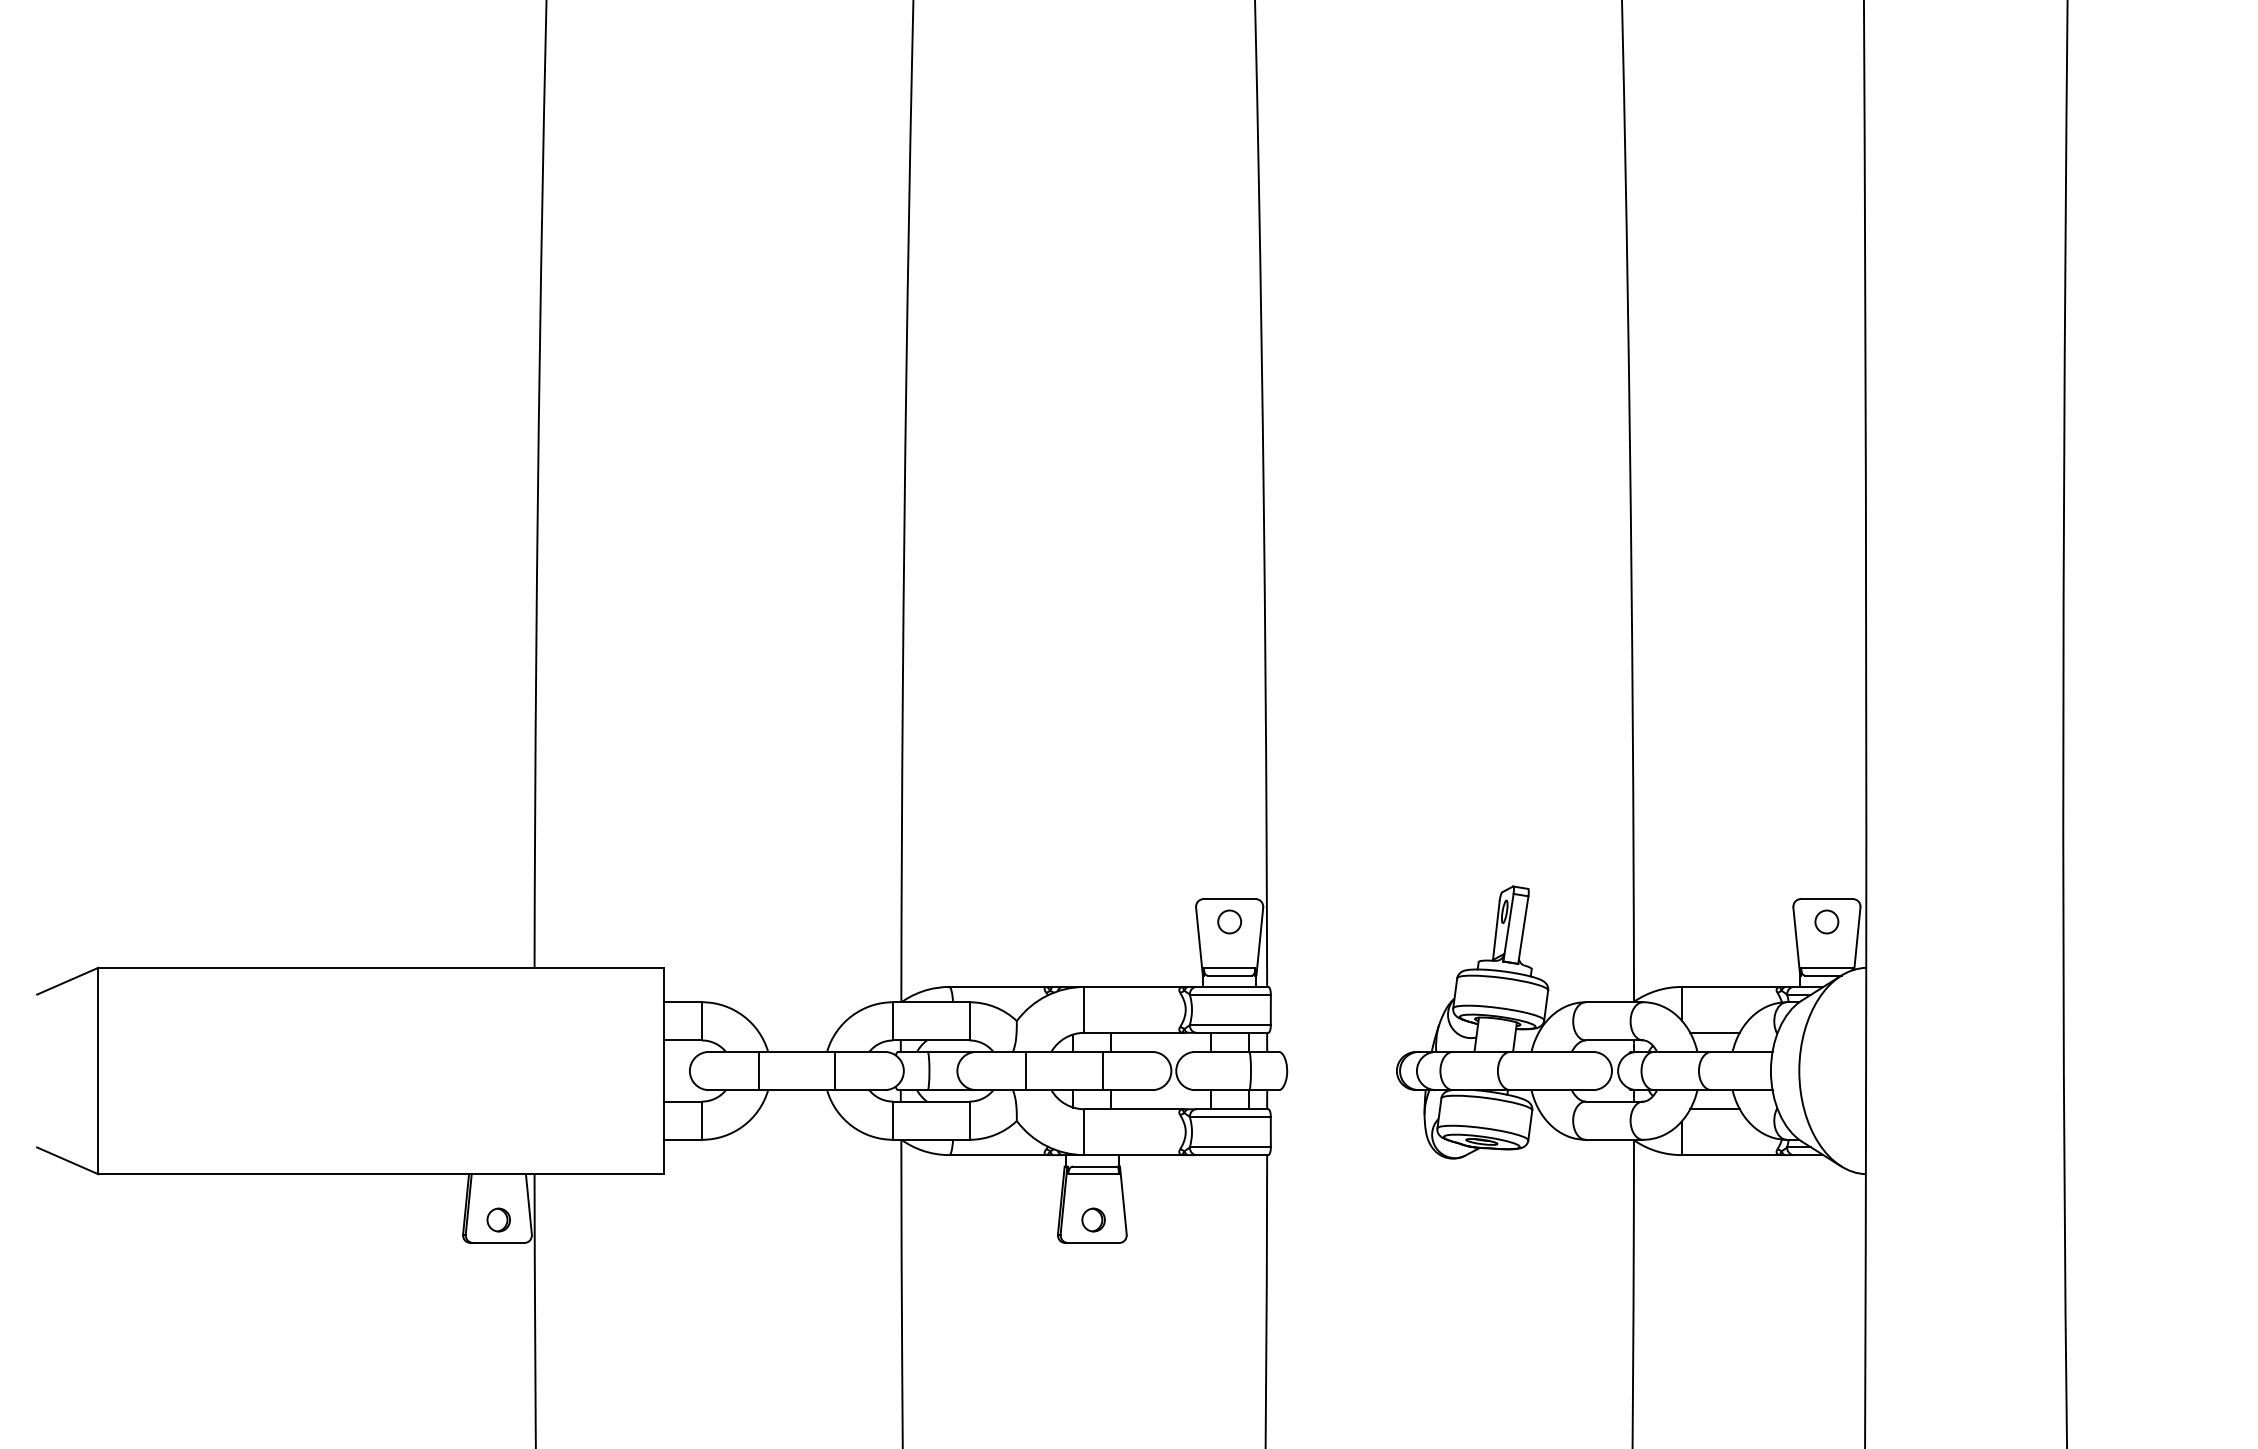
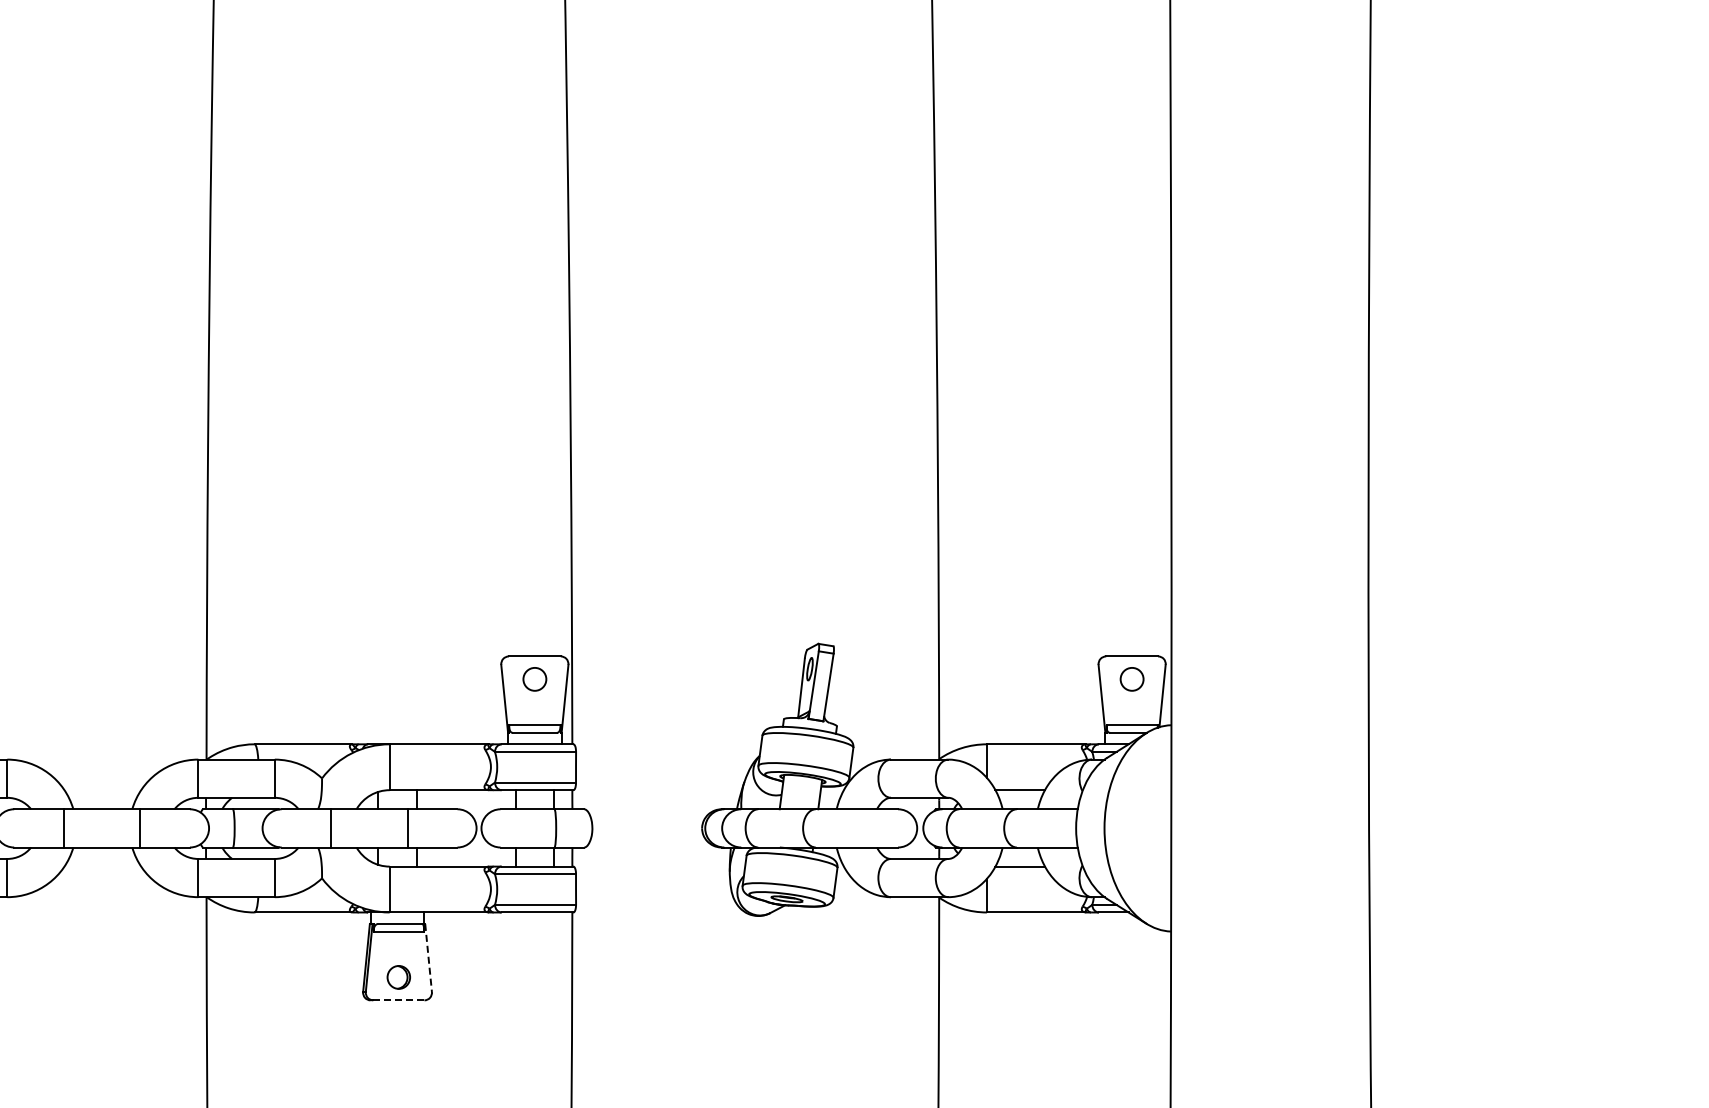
line: (1123, 1201) -> (428, 958), solid -> dashed
line: (1093, 1243) -> (398, 1000), solid -> dashed

